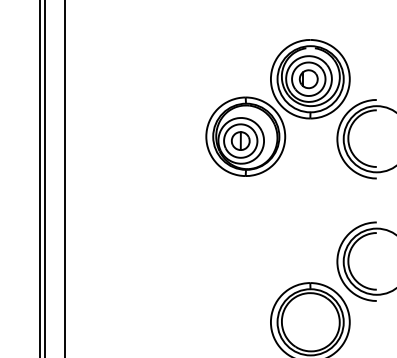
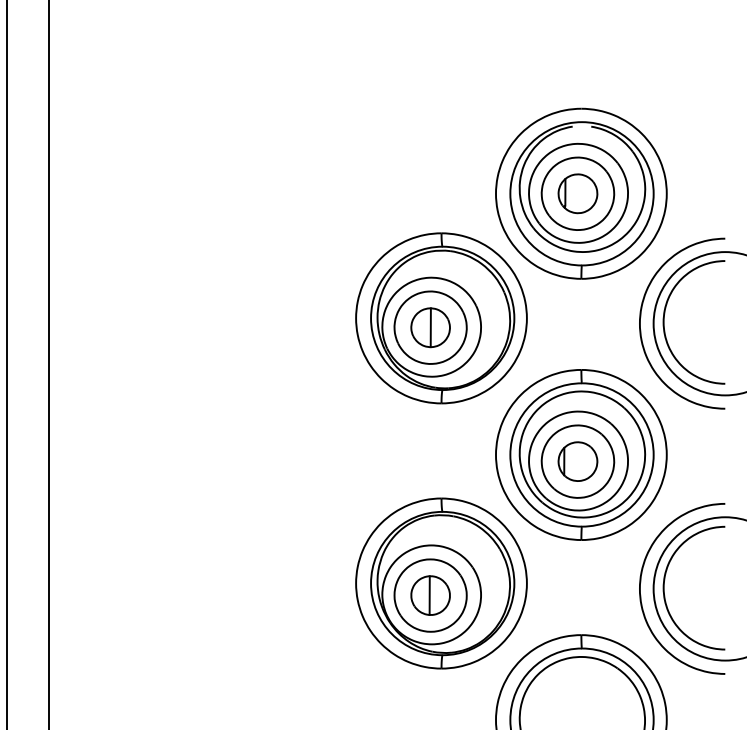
part: (277, 229) -> (510, 519), added

